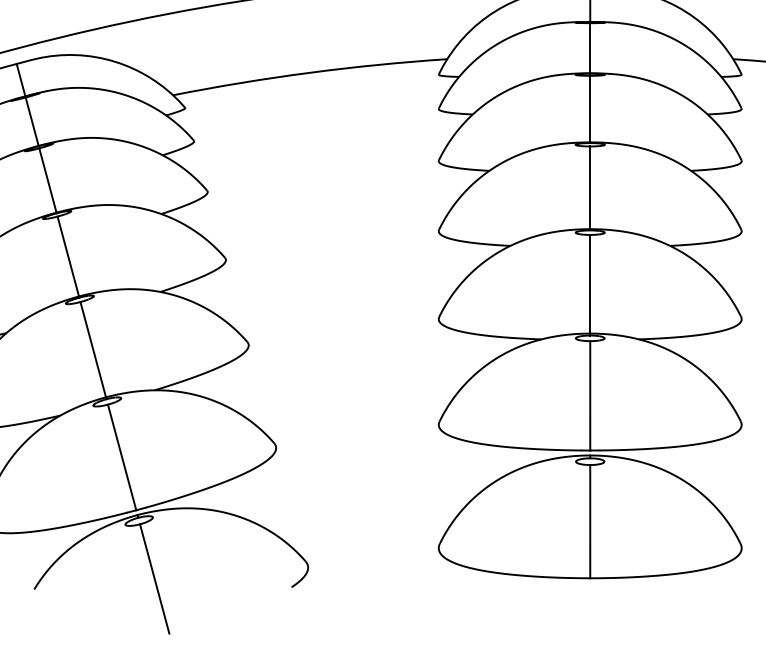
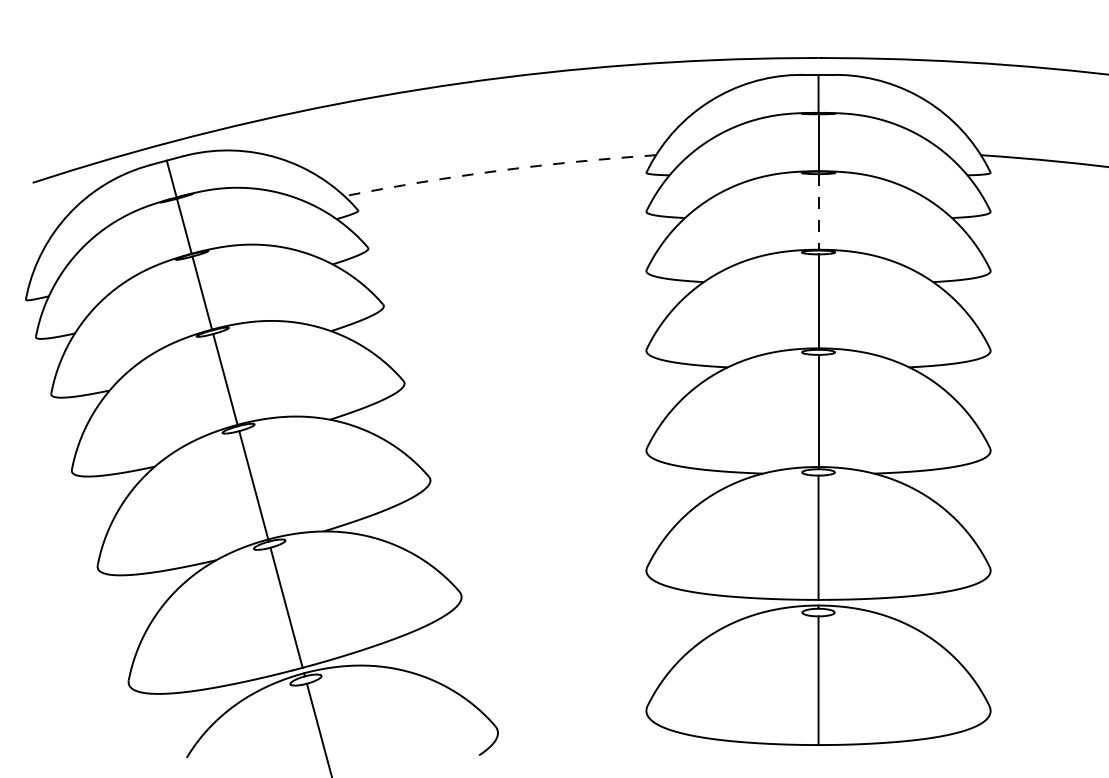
arc: (309, 72) -> (499, 170), solid -> dashed
line: (590, 109) -> (818, 212), solid -> dashed

